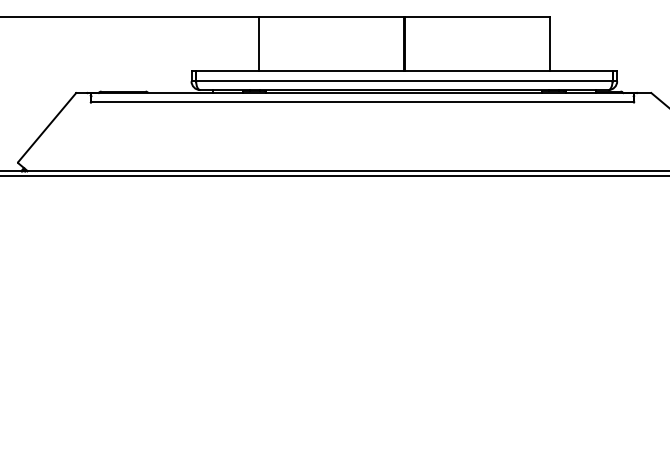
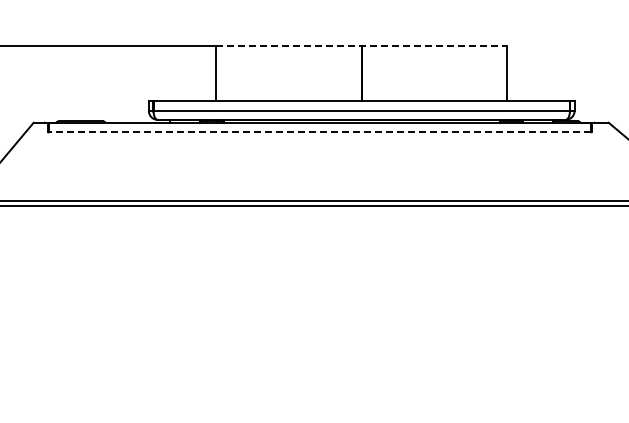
line: (404, 16) -> (361, 46), solid -> dashed
line: (361, 101) -> (318, 131), solid -> dashed

